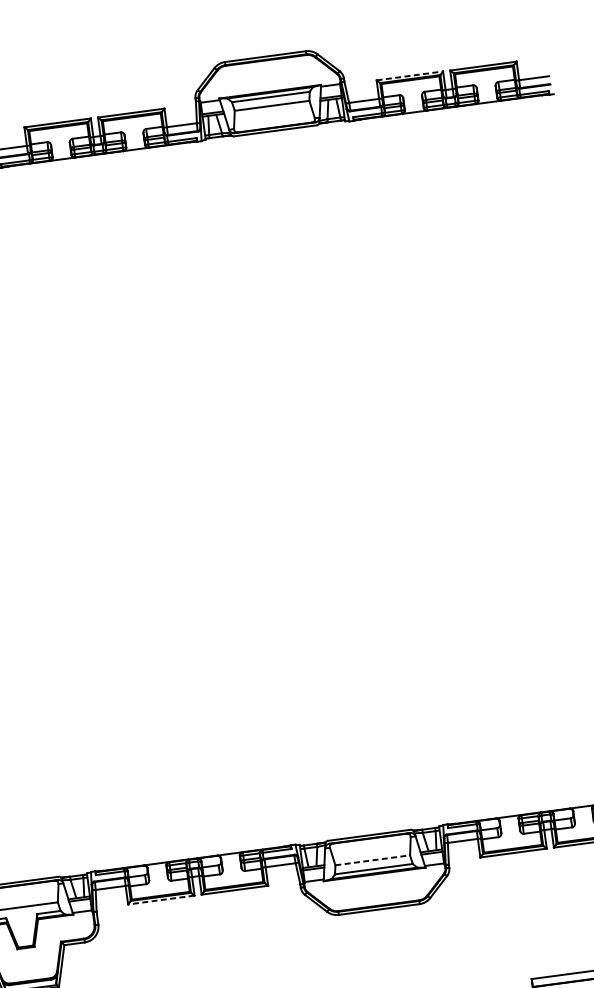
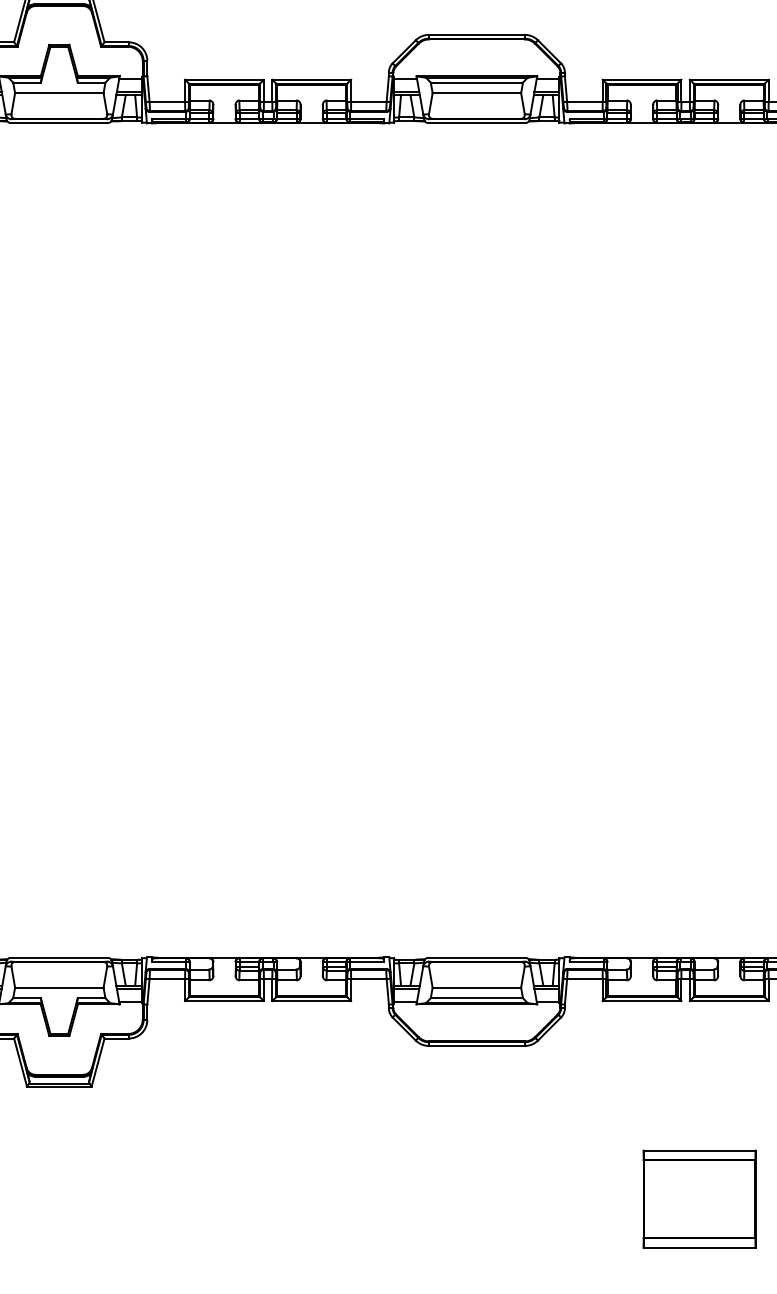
line: (410, 75) -> (642, 79), dashed -> solid
line: (373, 860) -> (477, 987), dashed -> solid
line: (161, 900) -> (224, 1001), dashed -> solid

